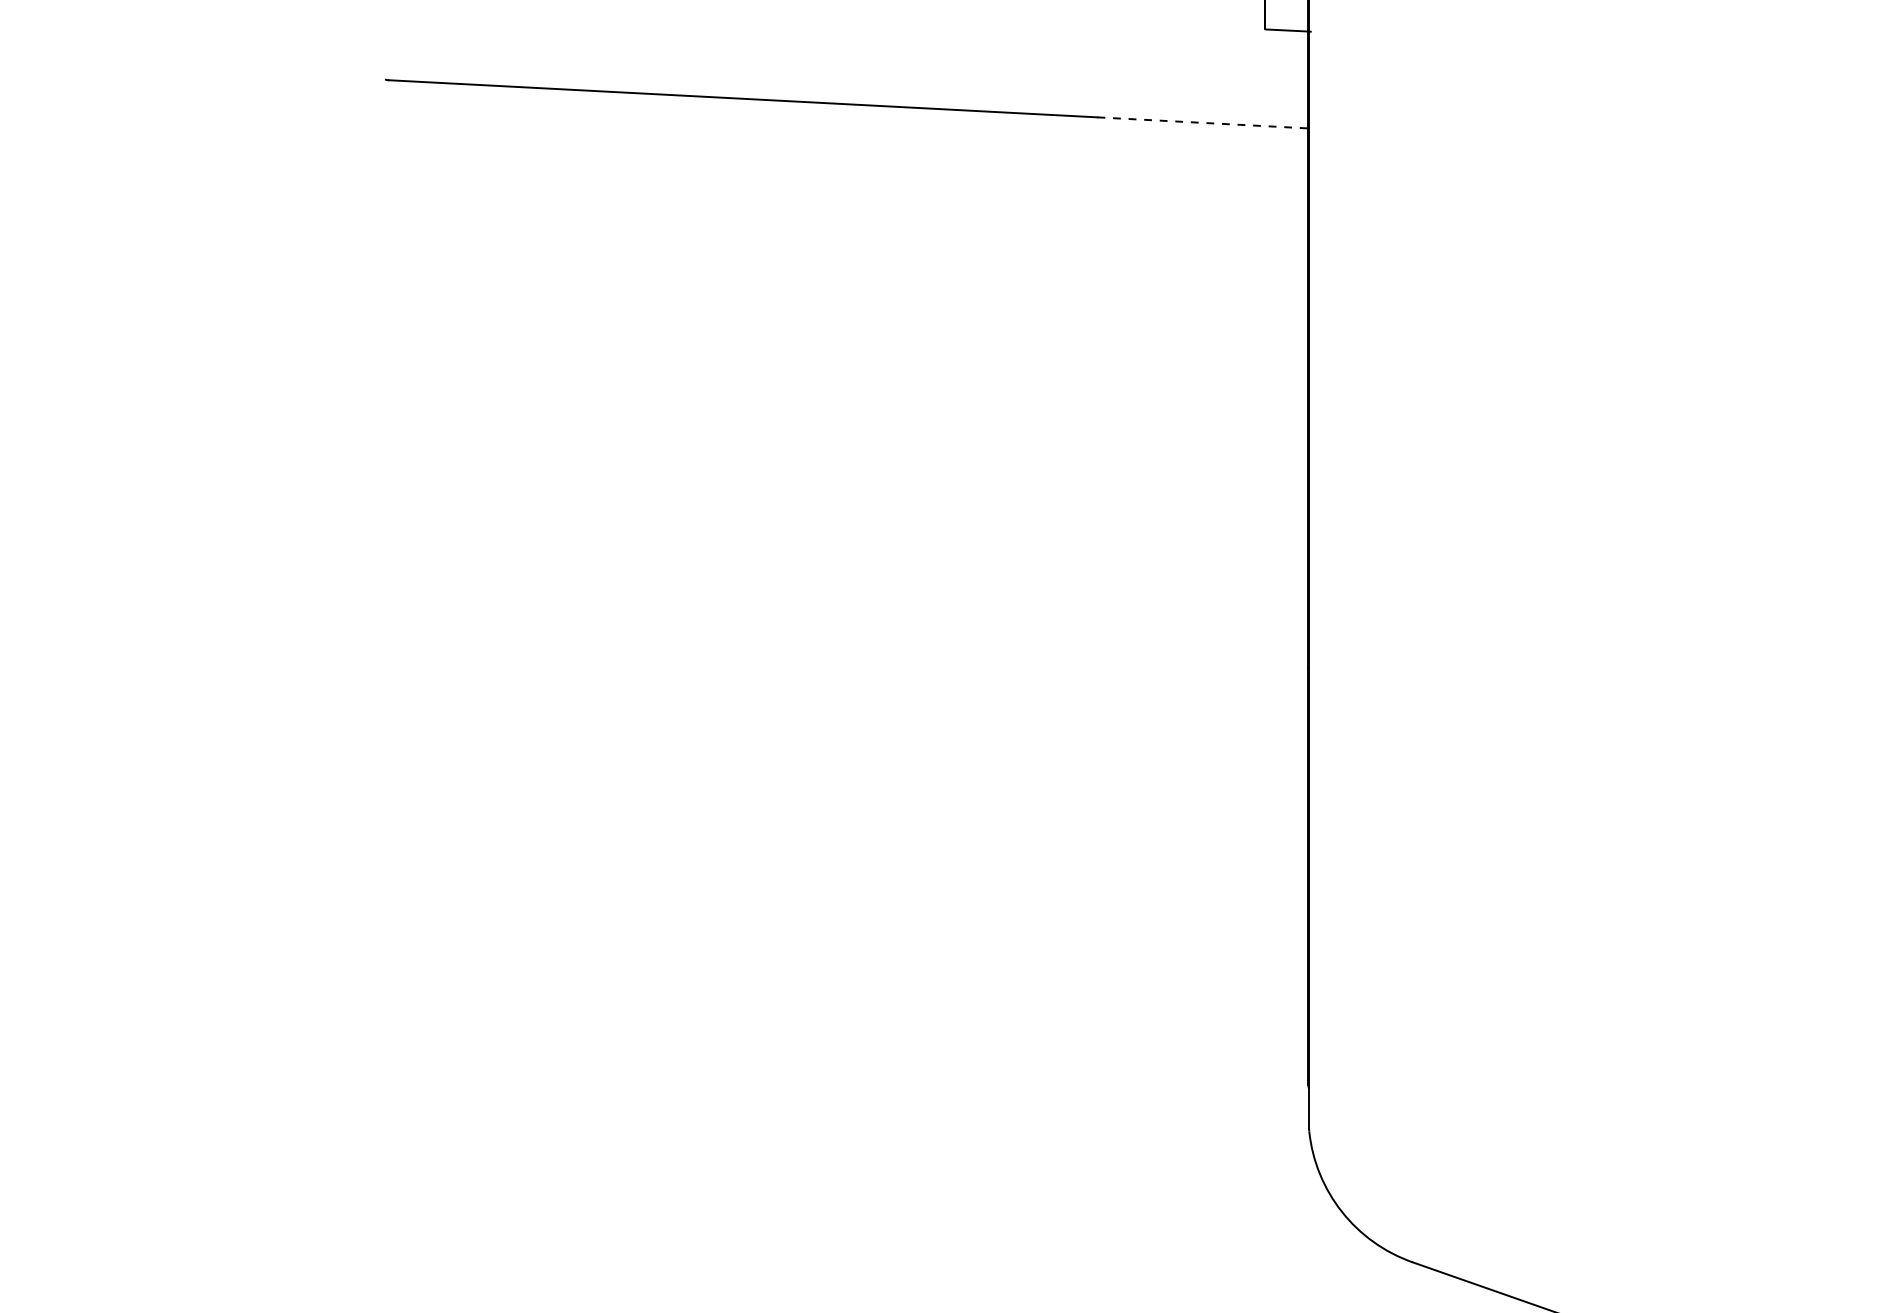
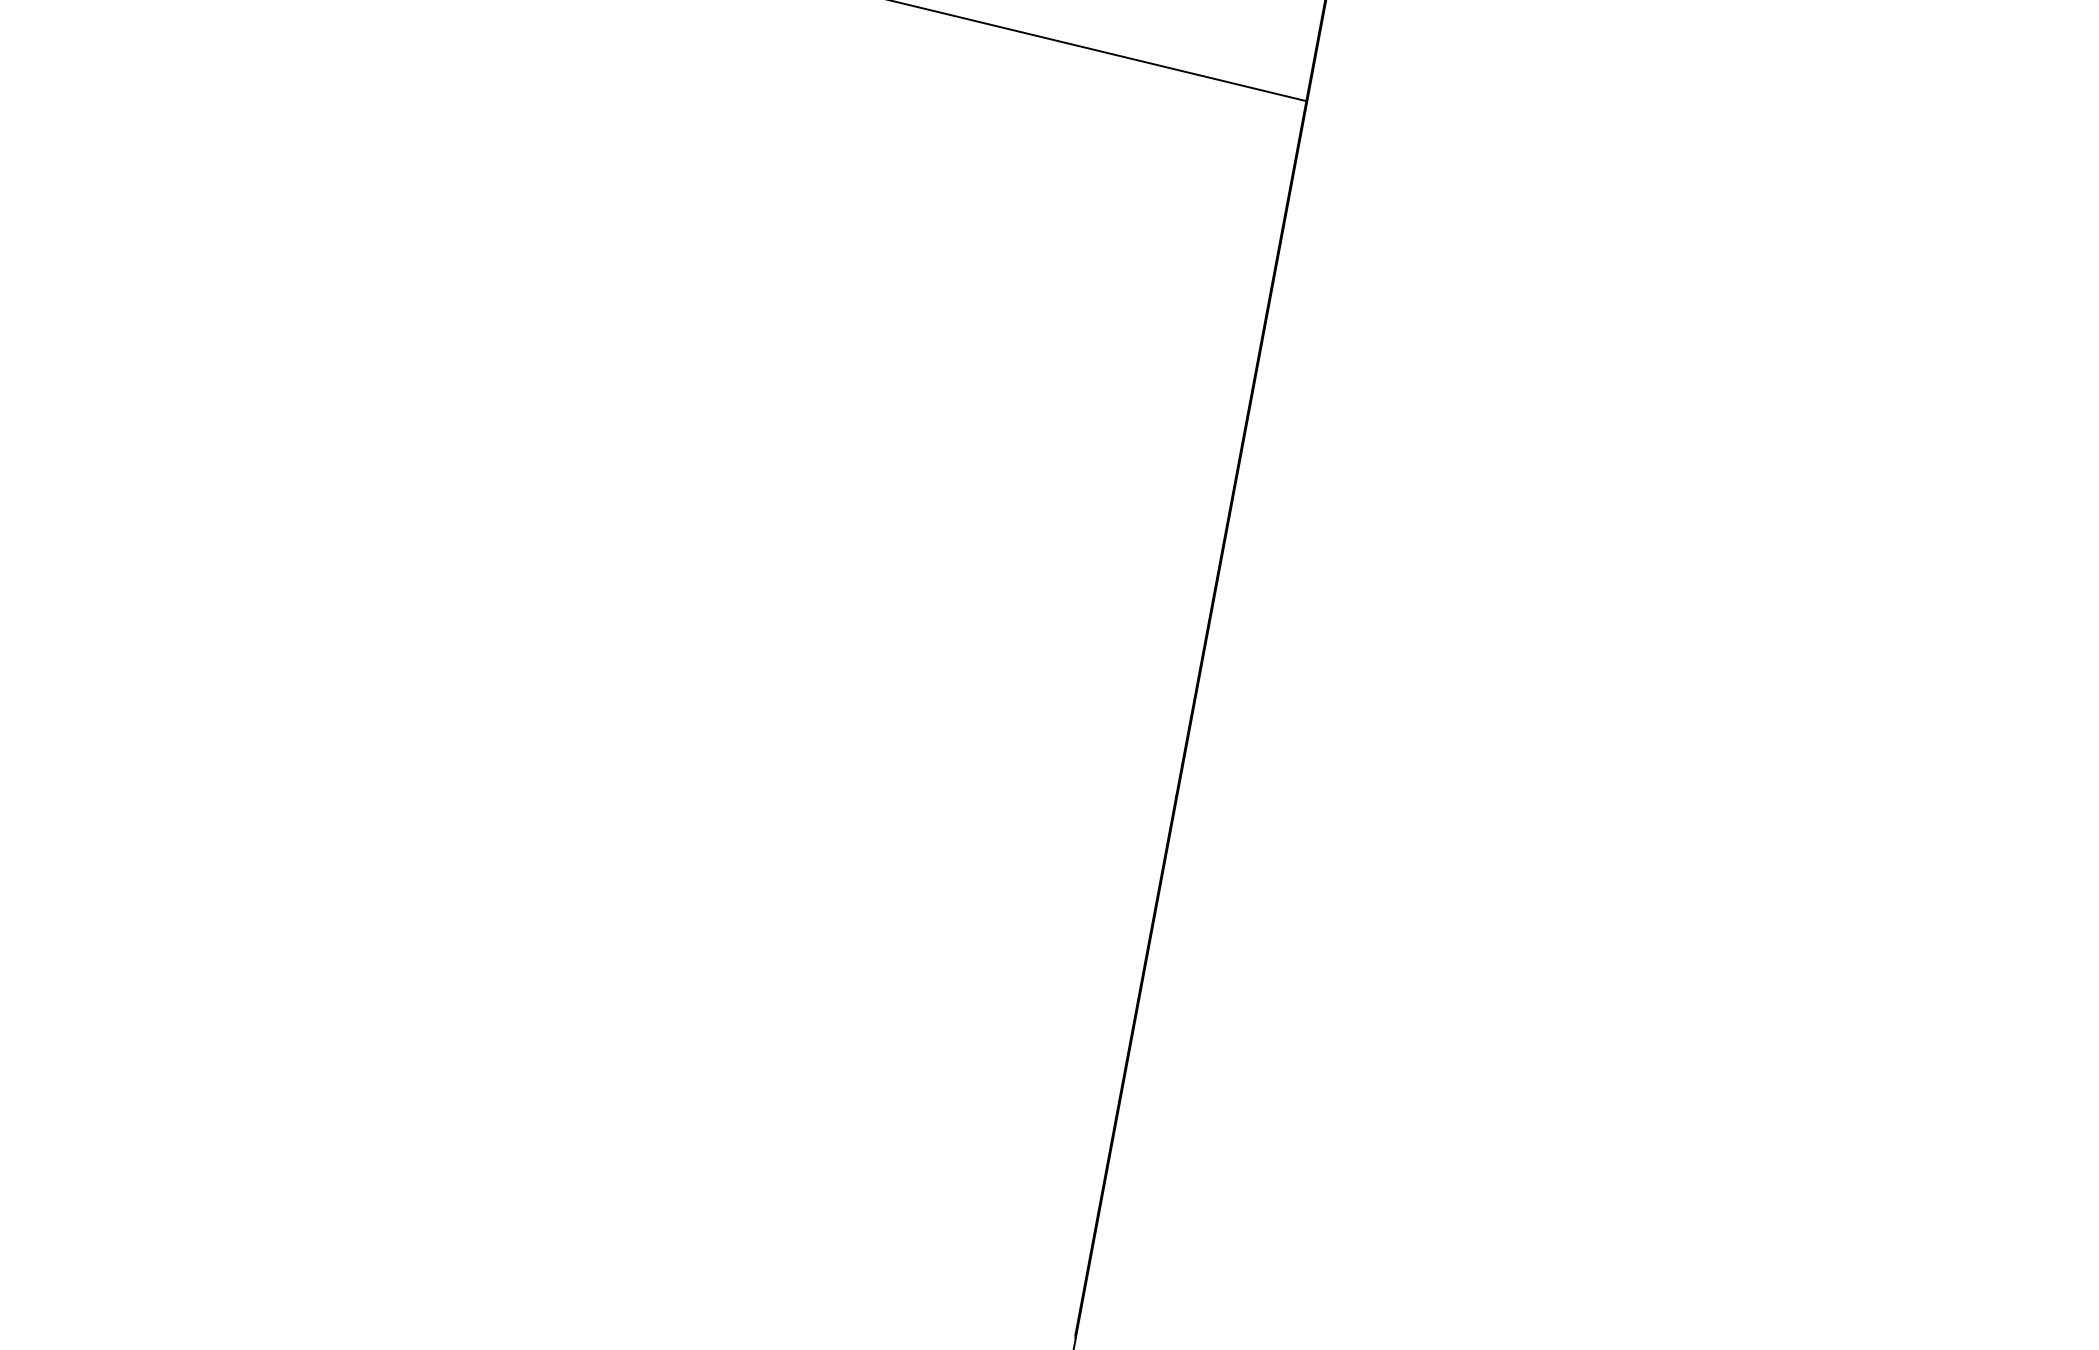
line: (1202, 122) -> (1171, 67), dashed -> solid

